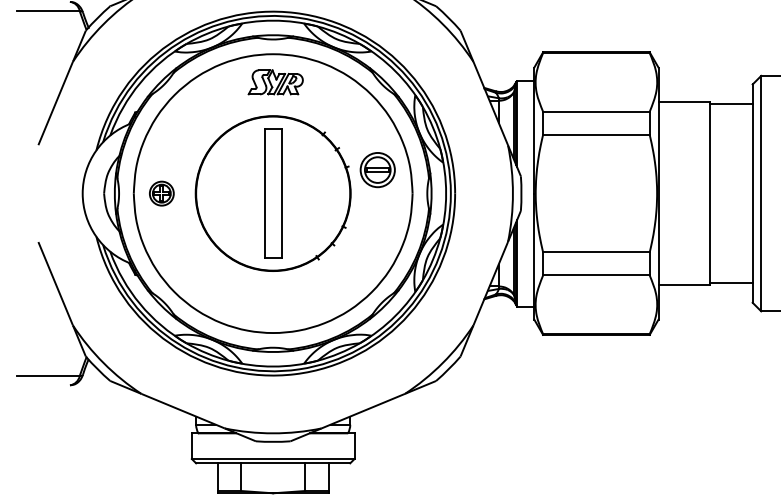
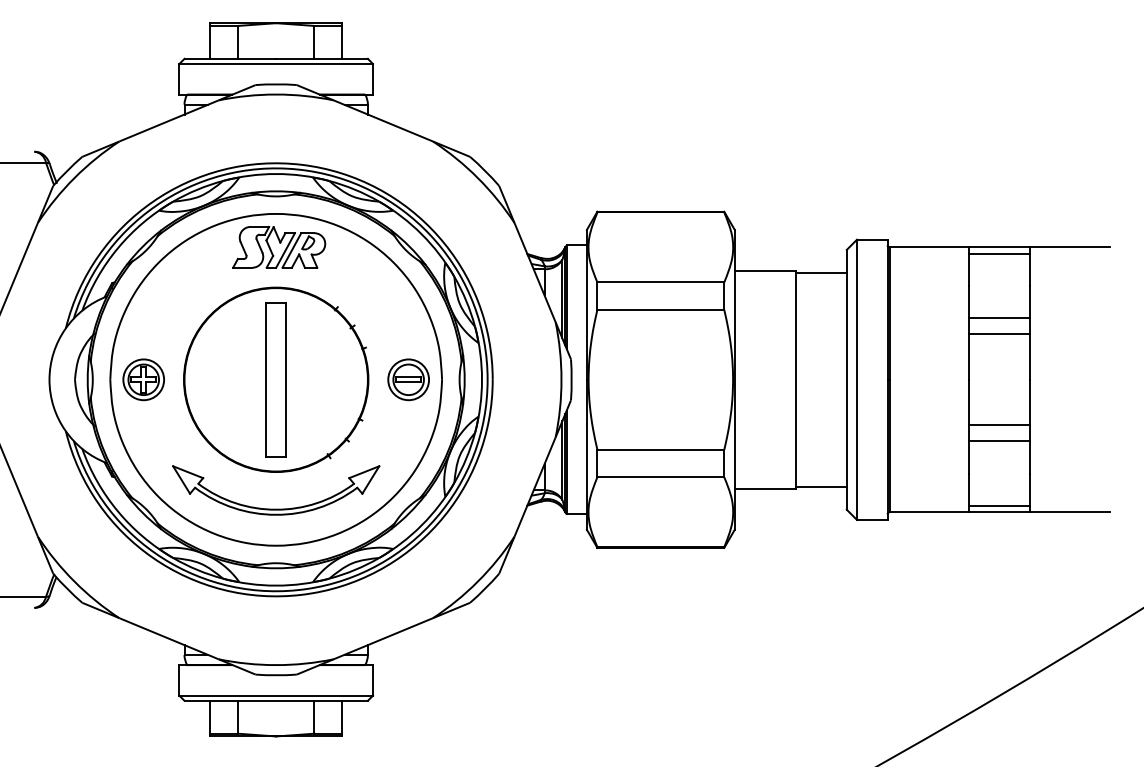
part: (275, 82) -> (279, 247), size x1.43
part: (377, 169) -> (408, 379), moved
part: (161, 193) -> (143, 379), size x1.43
part: (273, 301) -> (276, 508), added

